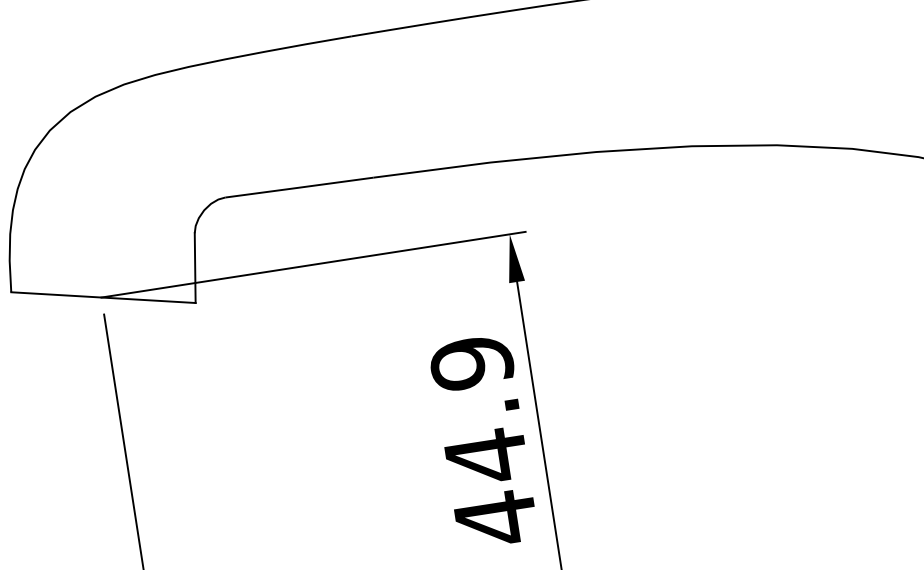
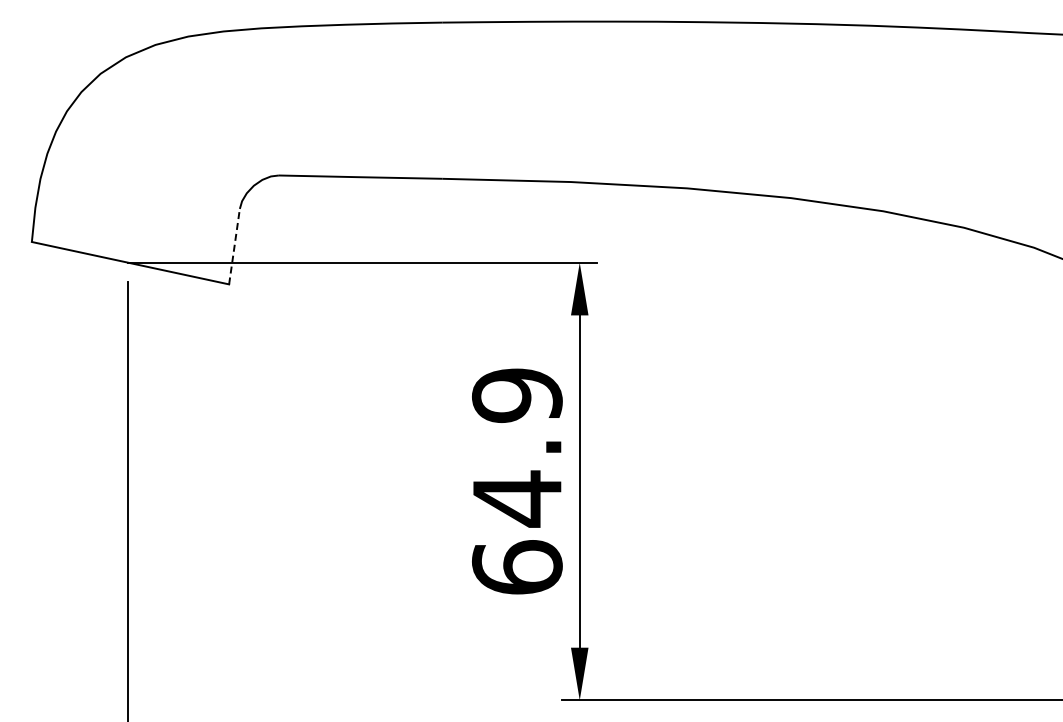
line: (195, 267) -> (234, 246), solid -> dashed
text: (496, 518) -> (517, 567), 44.9 -> 64.9

